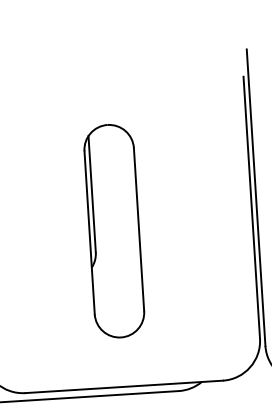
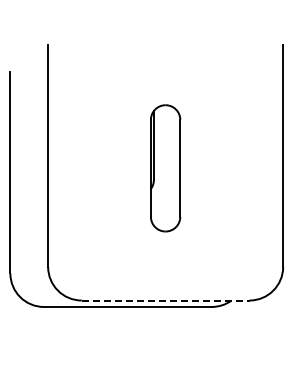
part: (114, 231) -> (165, 168), size x0.7
line: (123, 386) -> (165, 300), solid -> dashed

